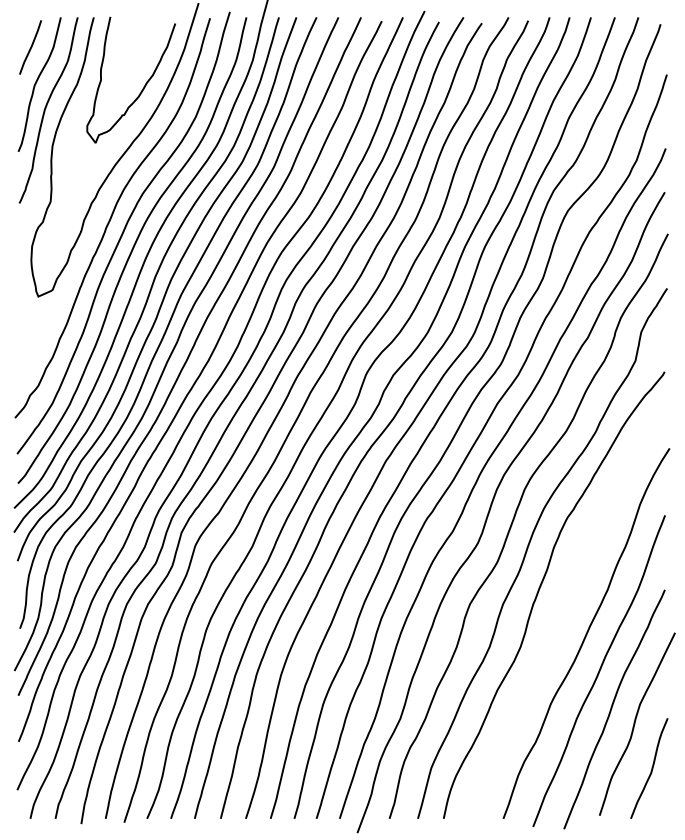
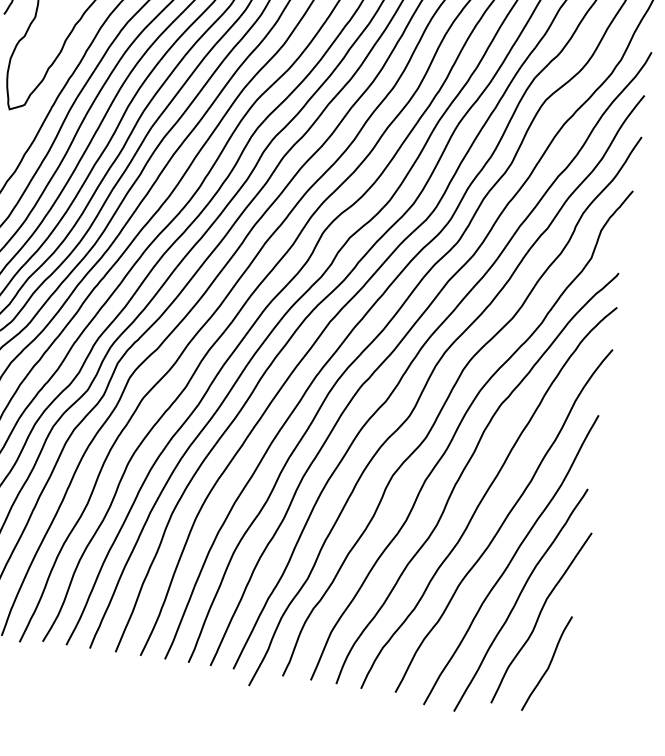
curve: (564, 611) -> (485, 496), added

